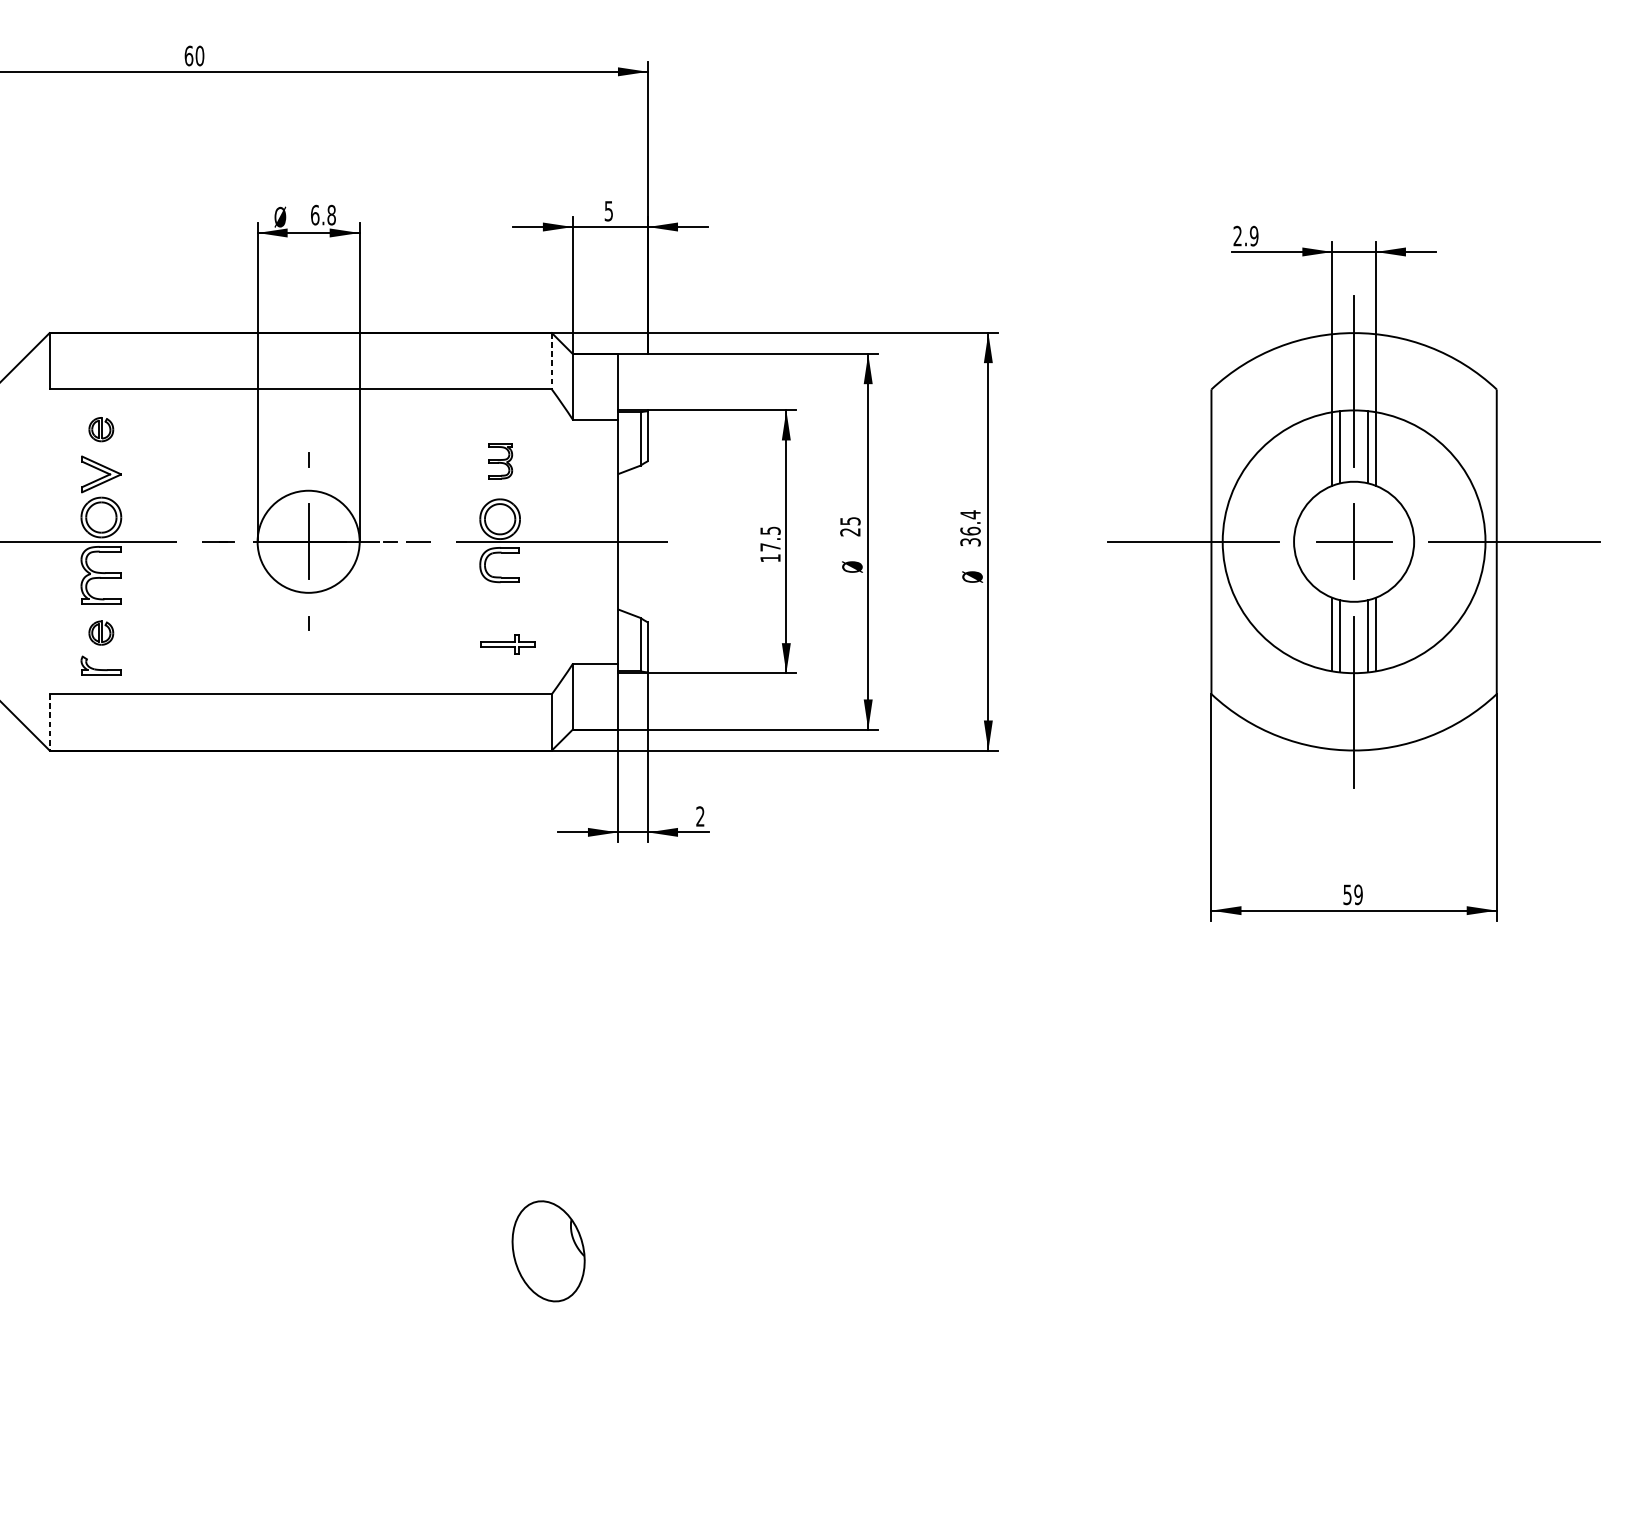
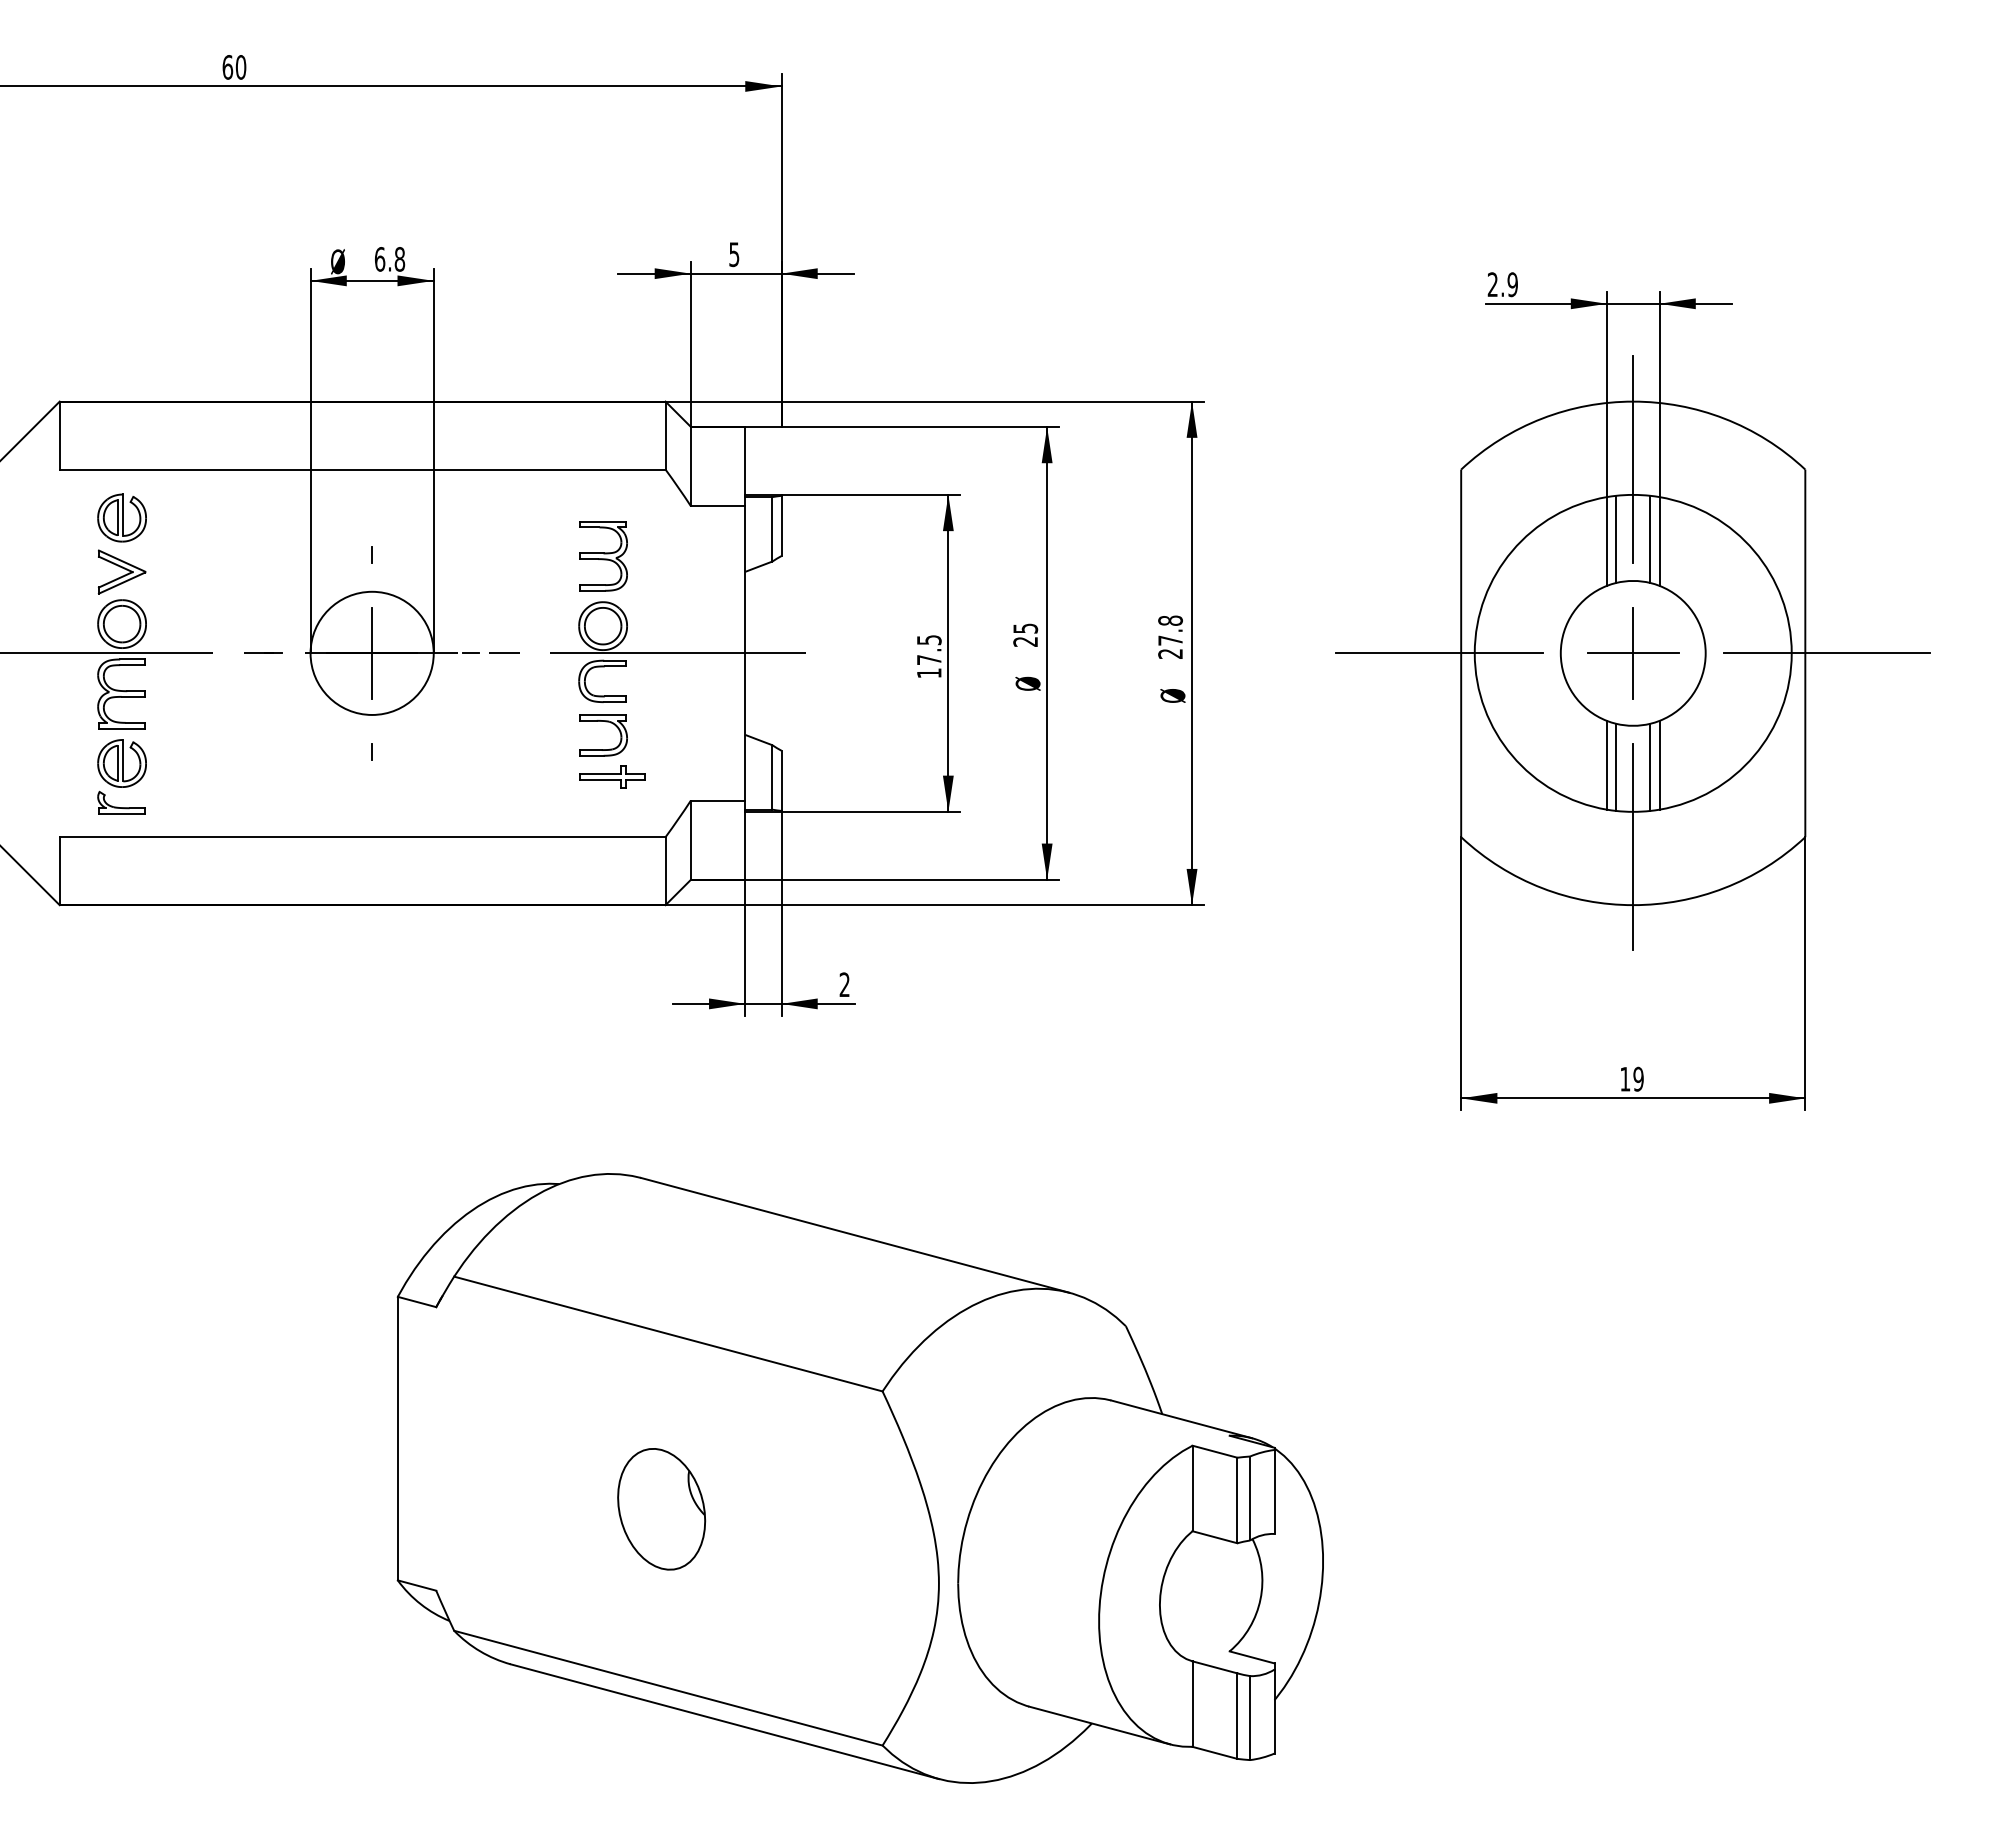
line: (551, 361) -> (665, 435), dashed -> solid
part: (100, 429) -> (121, 517), size x1.67
part: (500, 461) -> (603, 556), size x1.67
text: (970, 527) -> (1170, 636), 36.4 -> 27.8
part: (502, 599) -> (605, 722), added
part: (100, 633) -> (121, 763), size x1.67
line: (49, 722) -> (59, 871), dashed -> solid
text: (1347, 895) -> (1625, 1079), 59 -> 19
part: (712, 1225) -> (859, 1478), added

